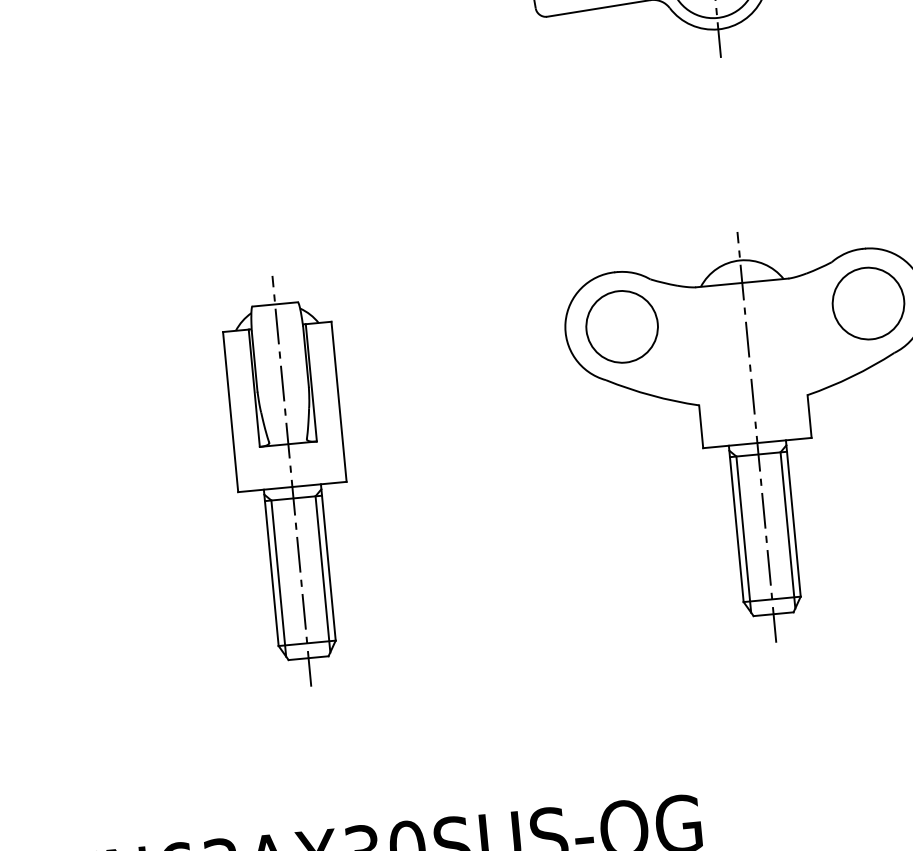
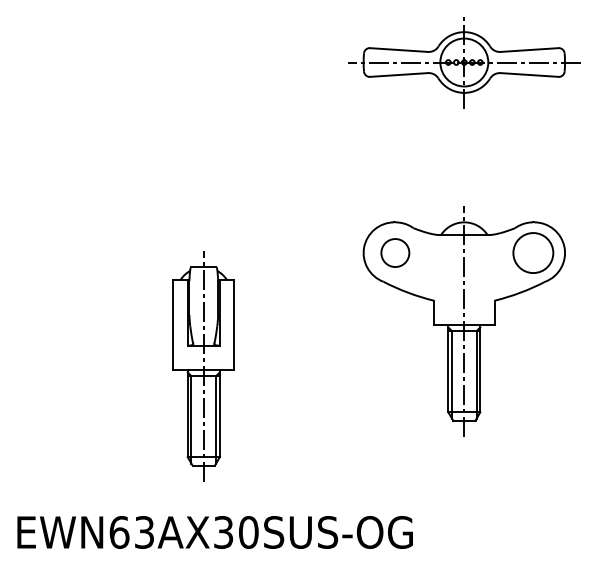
part: (622, 325) -> (395, 252), size x0.7
part: (291, 481) -> (203, 366), moved

